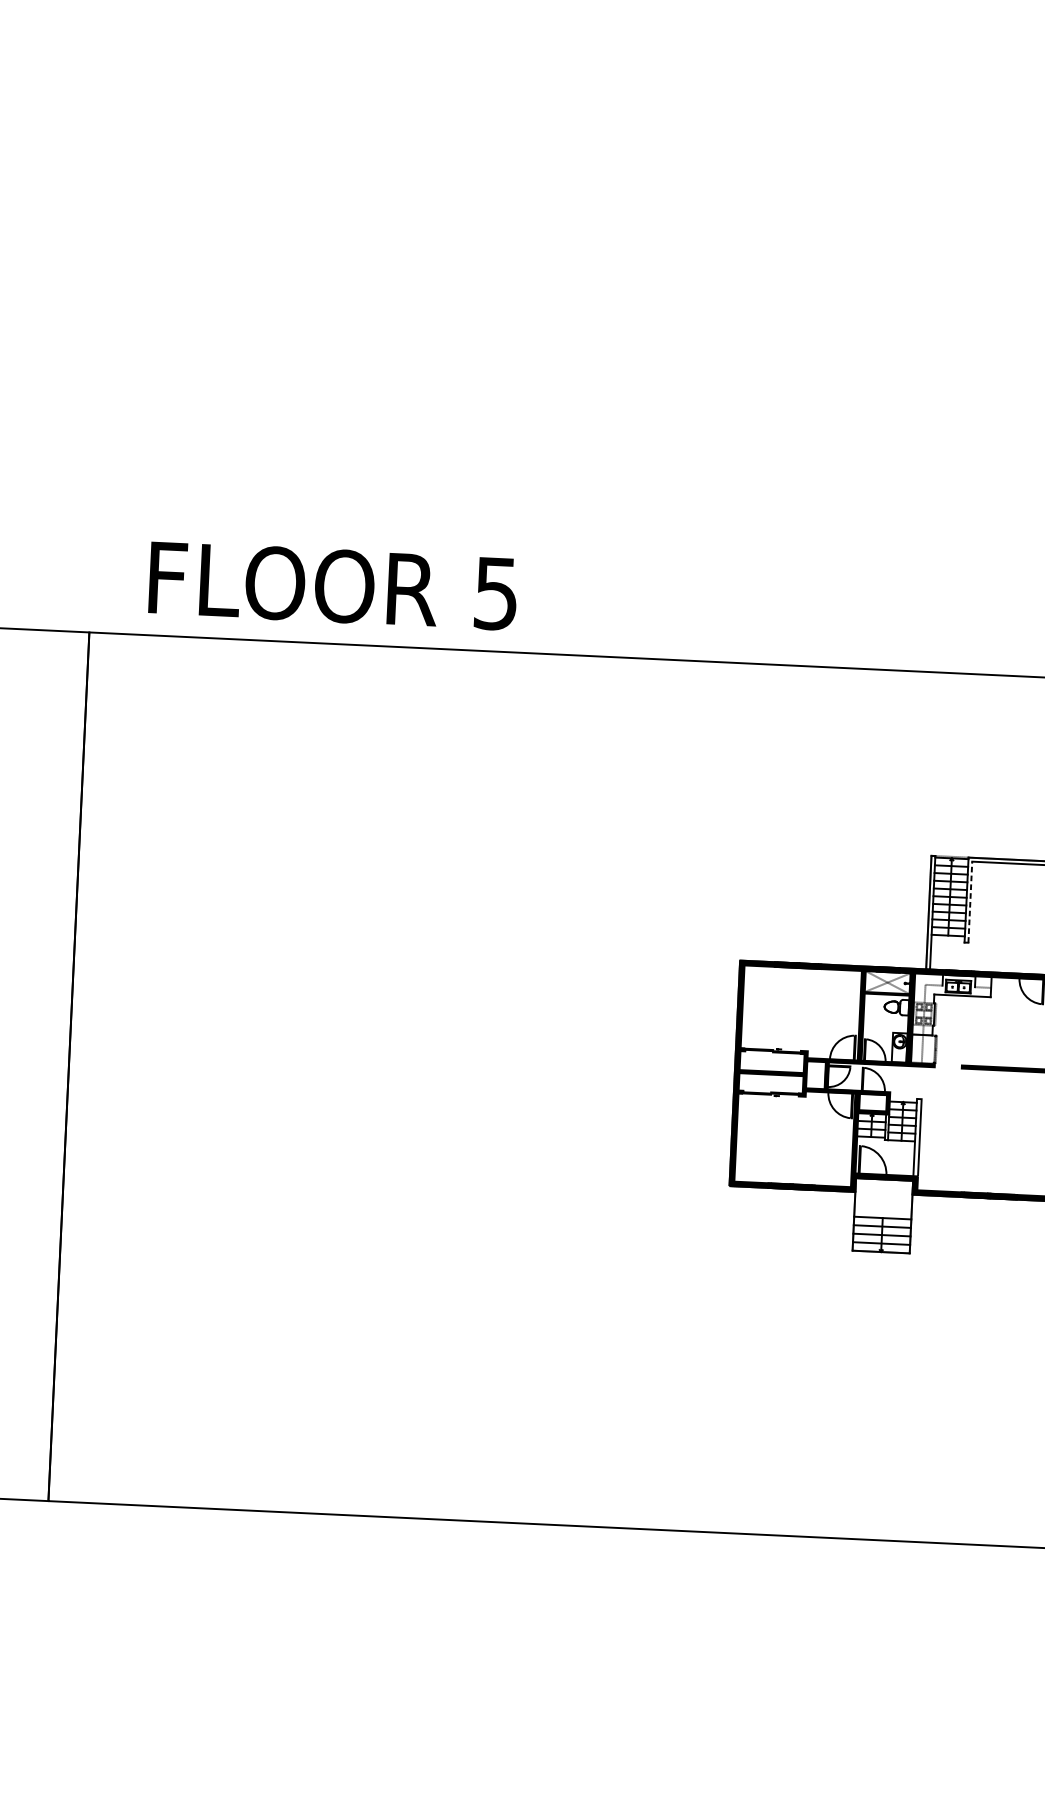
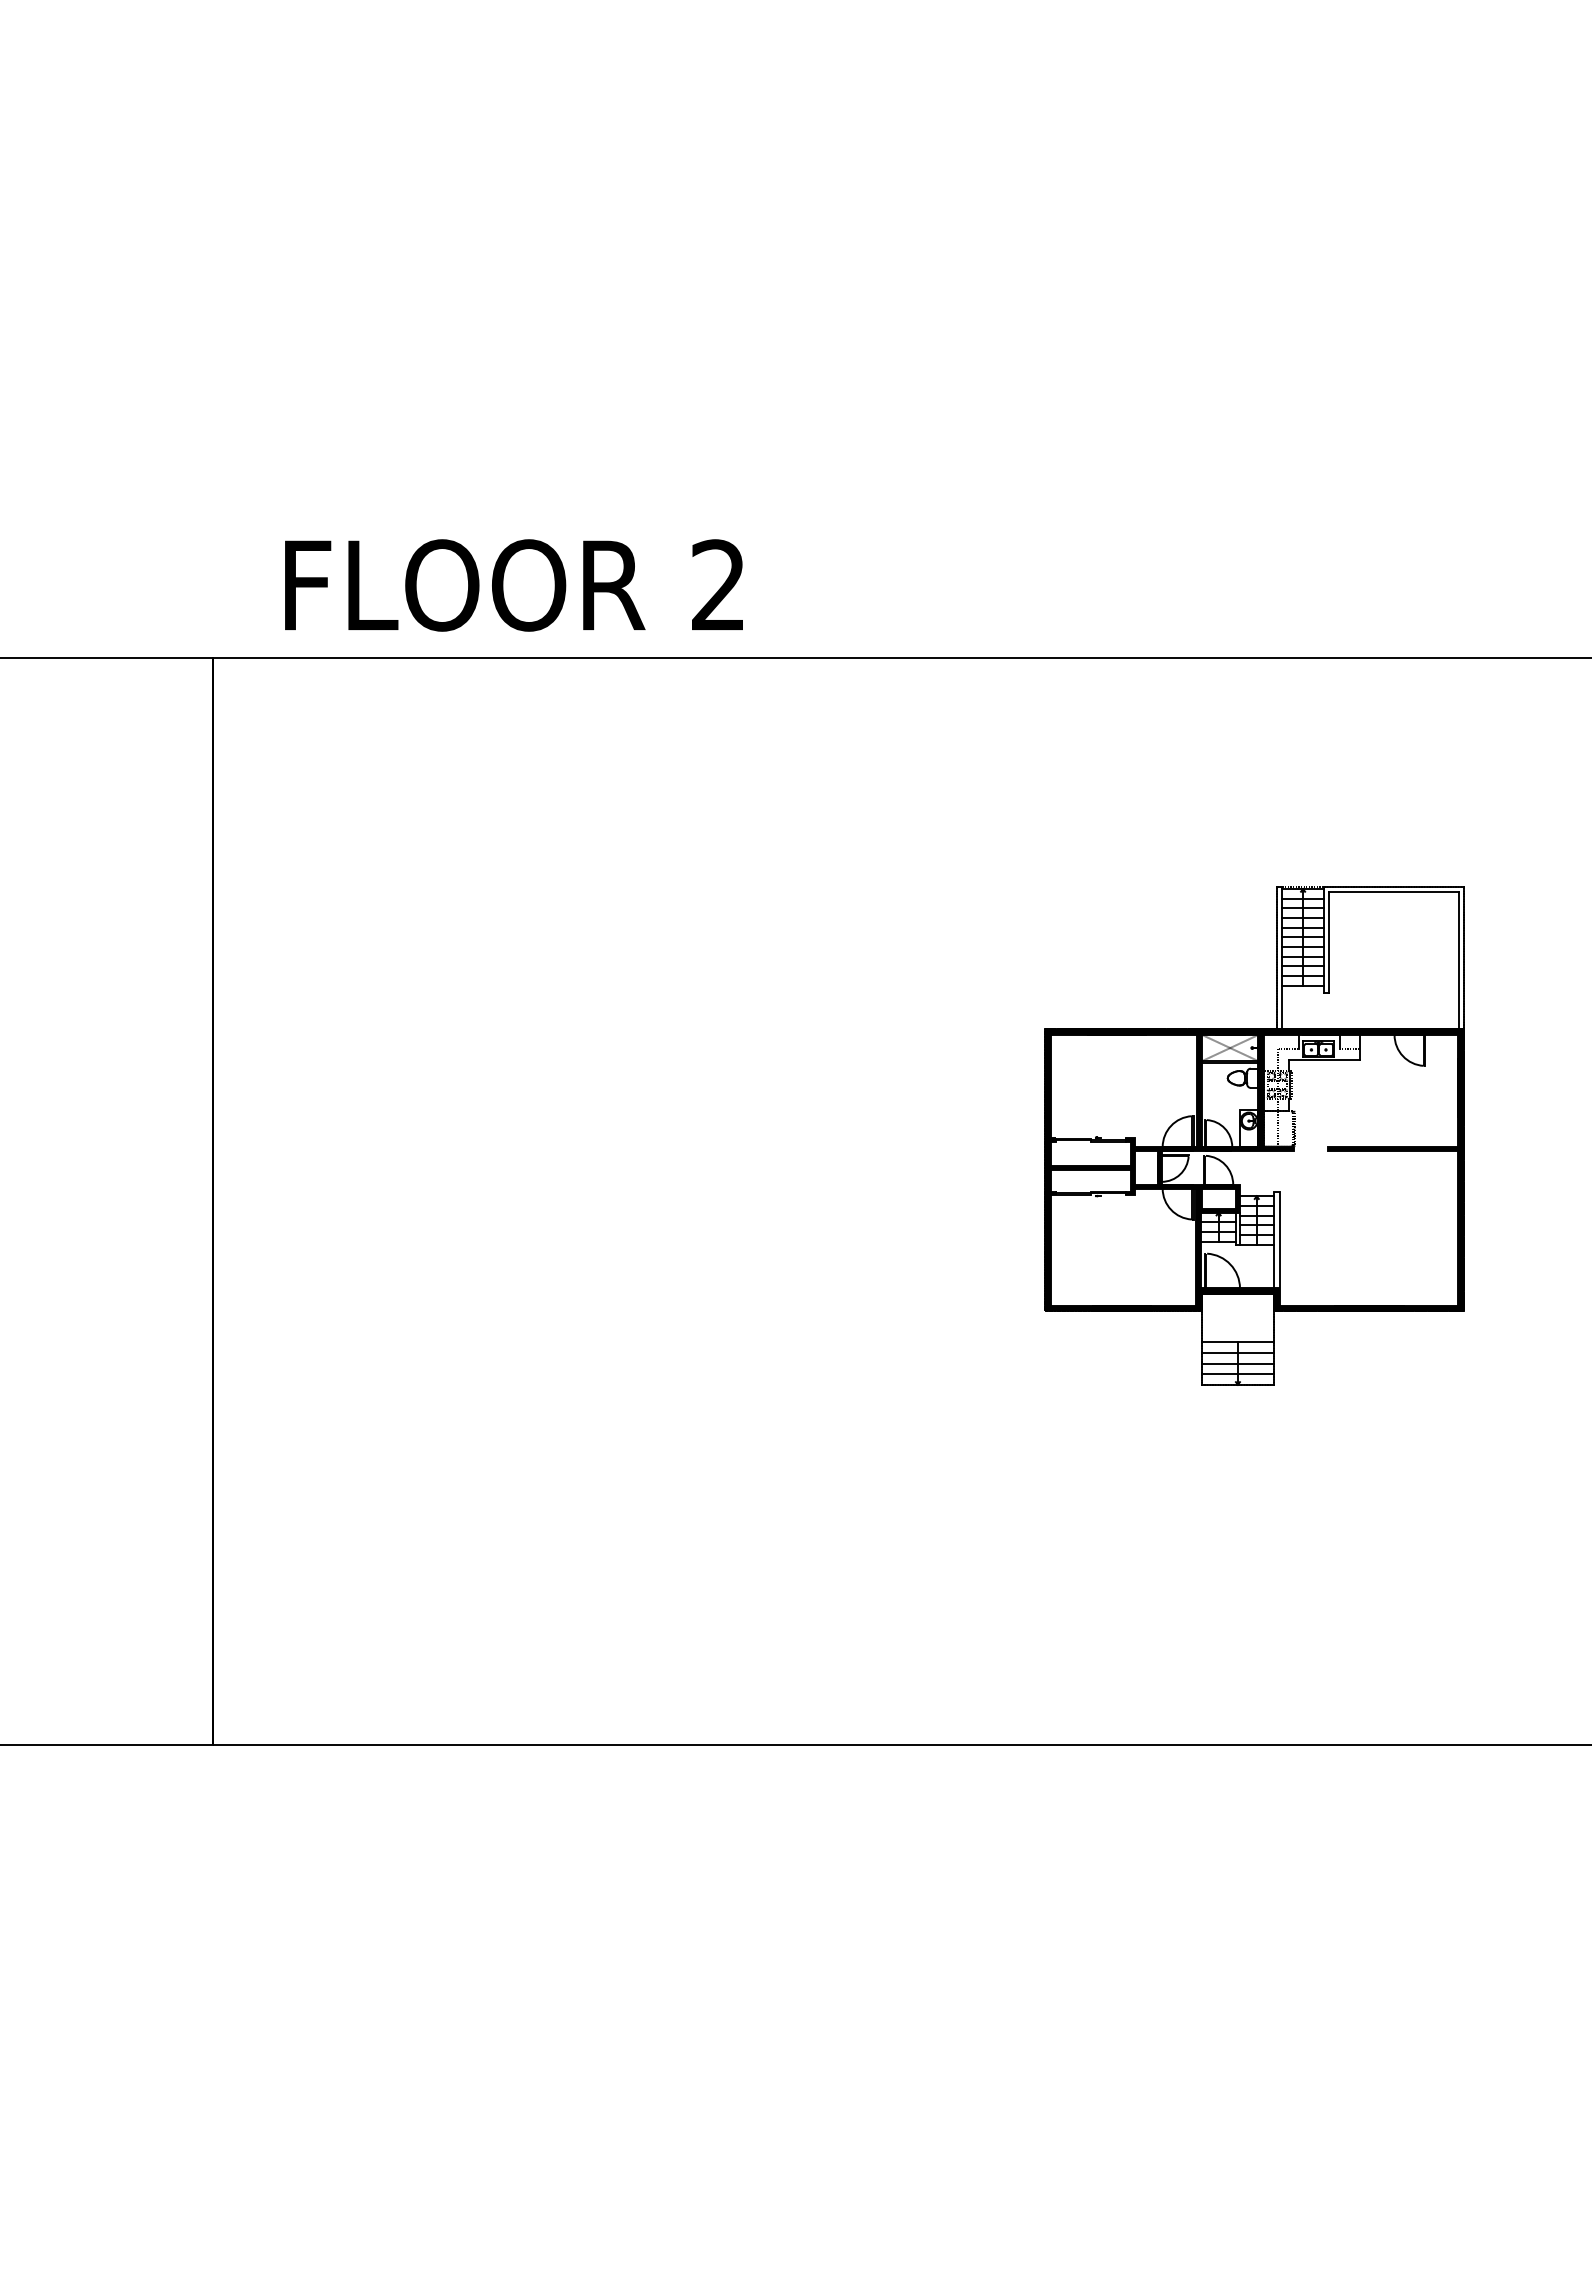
text: (496, 593) -> (718, 585), 5 -> 2
line: (970, 901) -> (1328, 942), dashed -> solid

